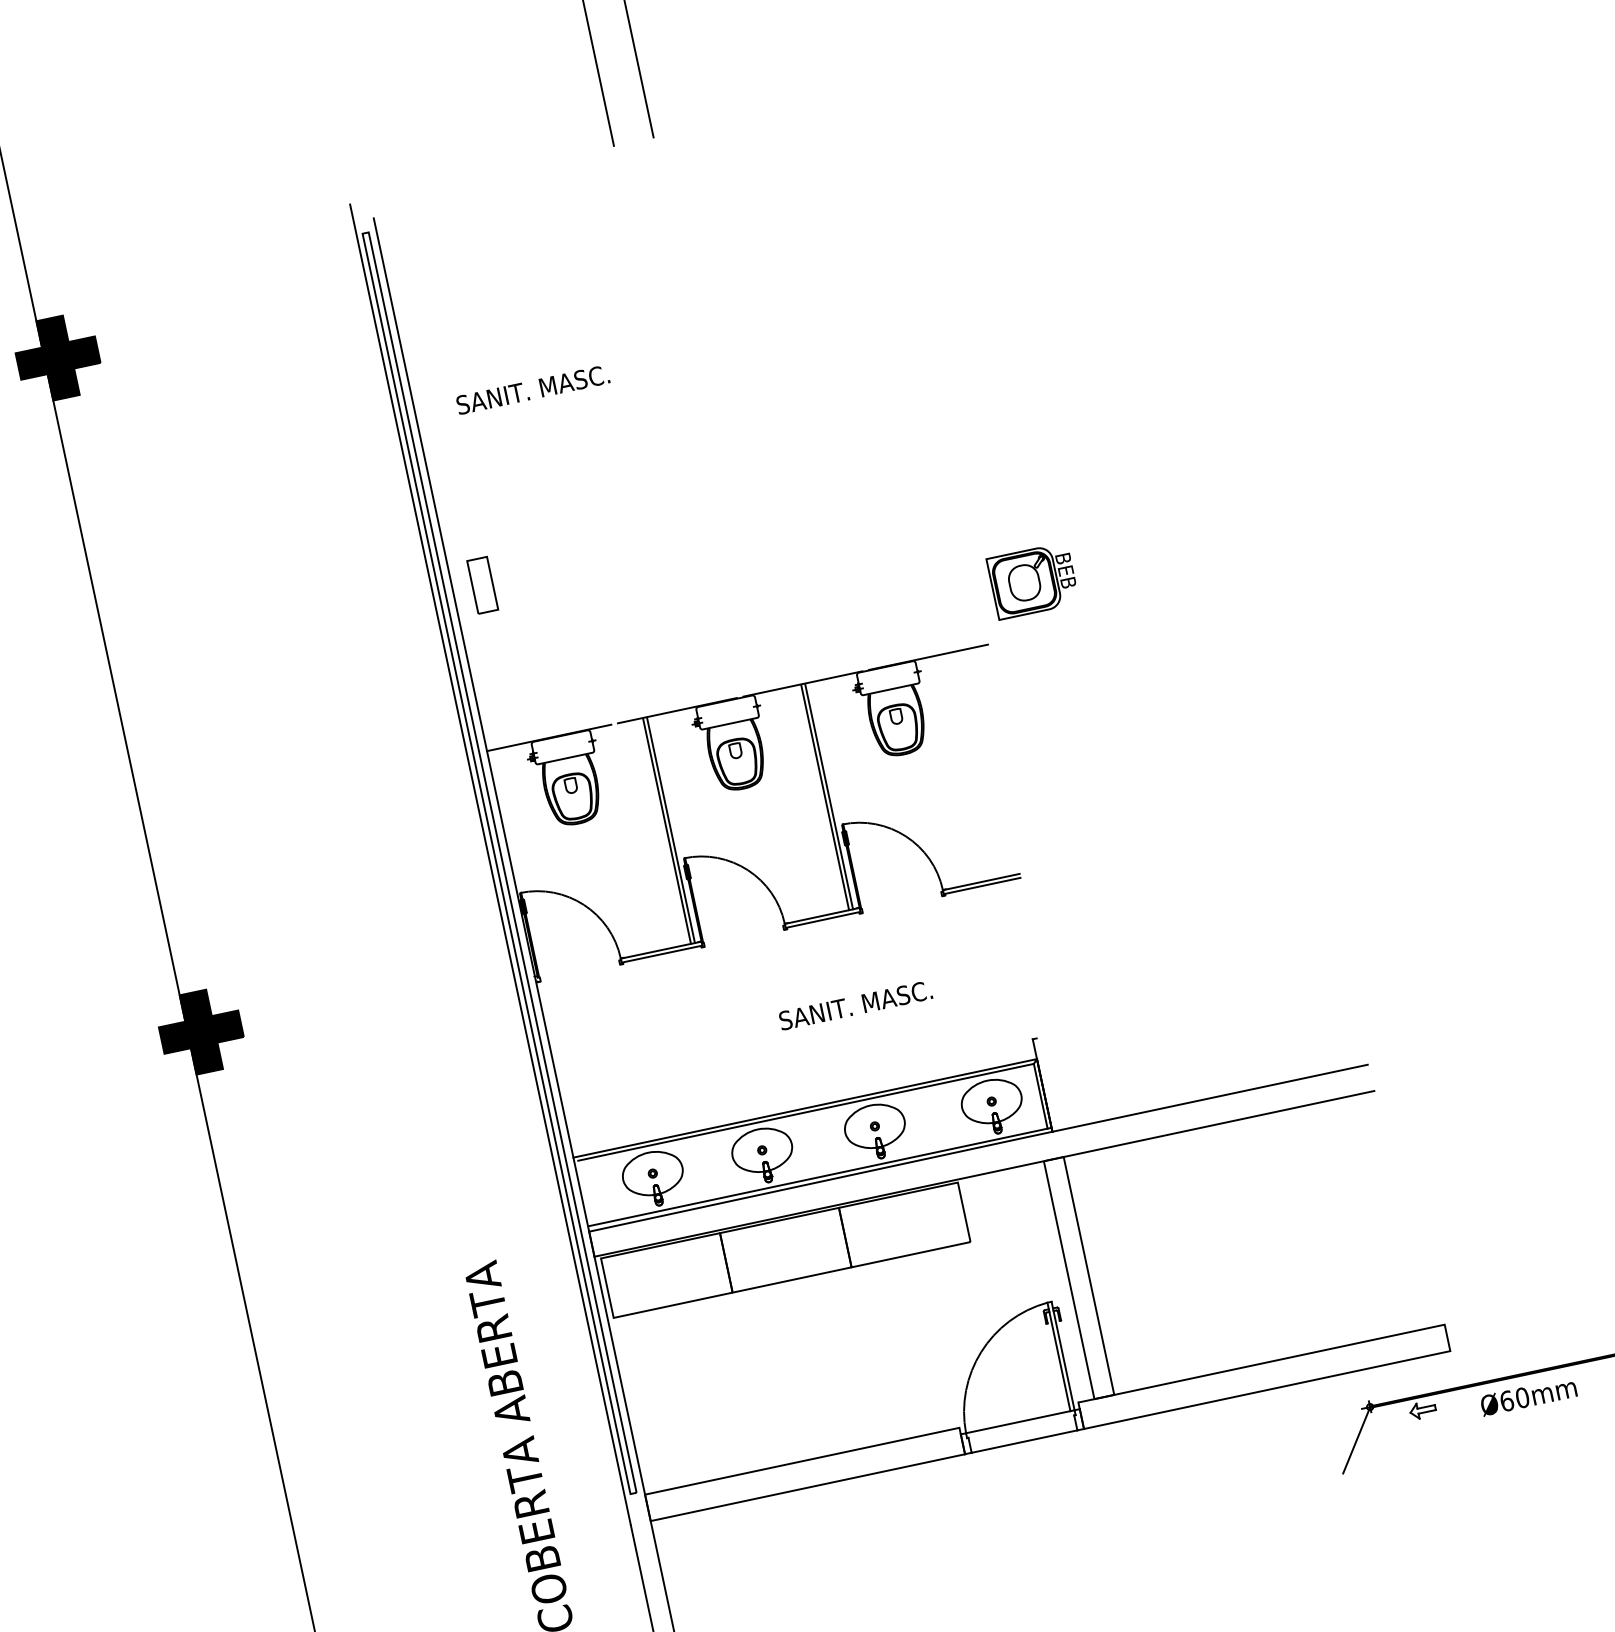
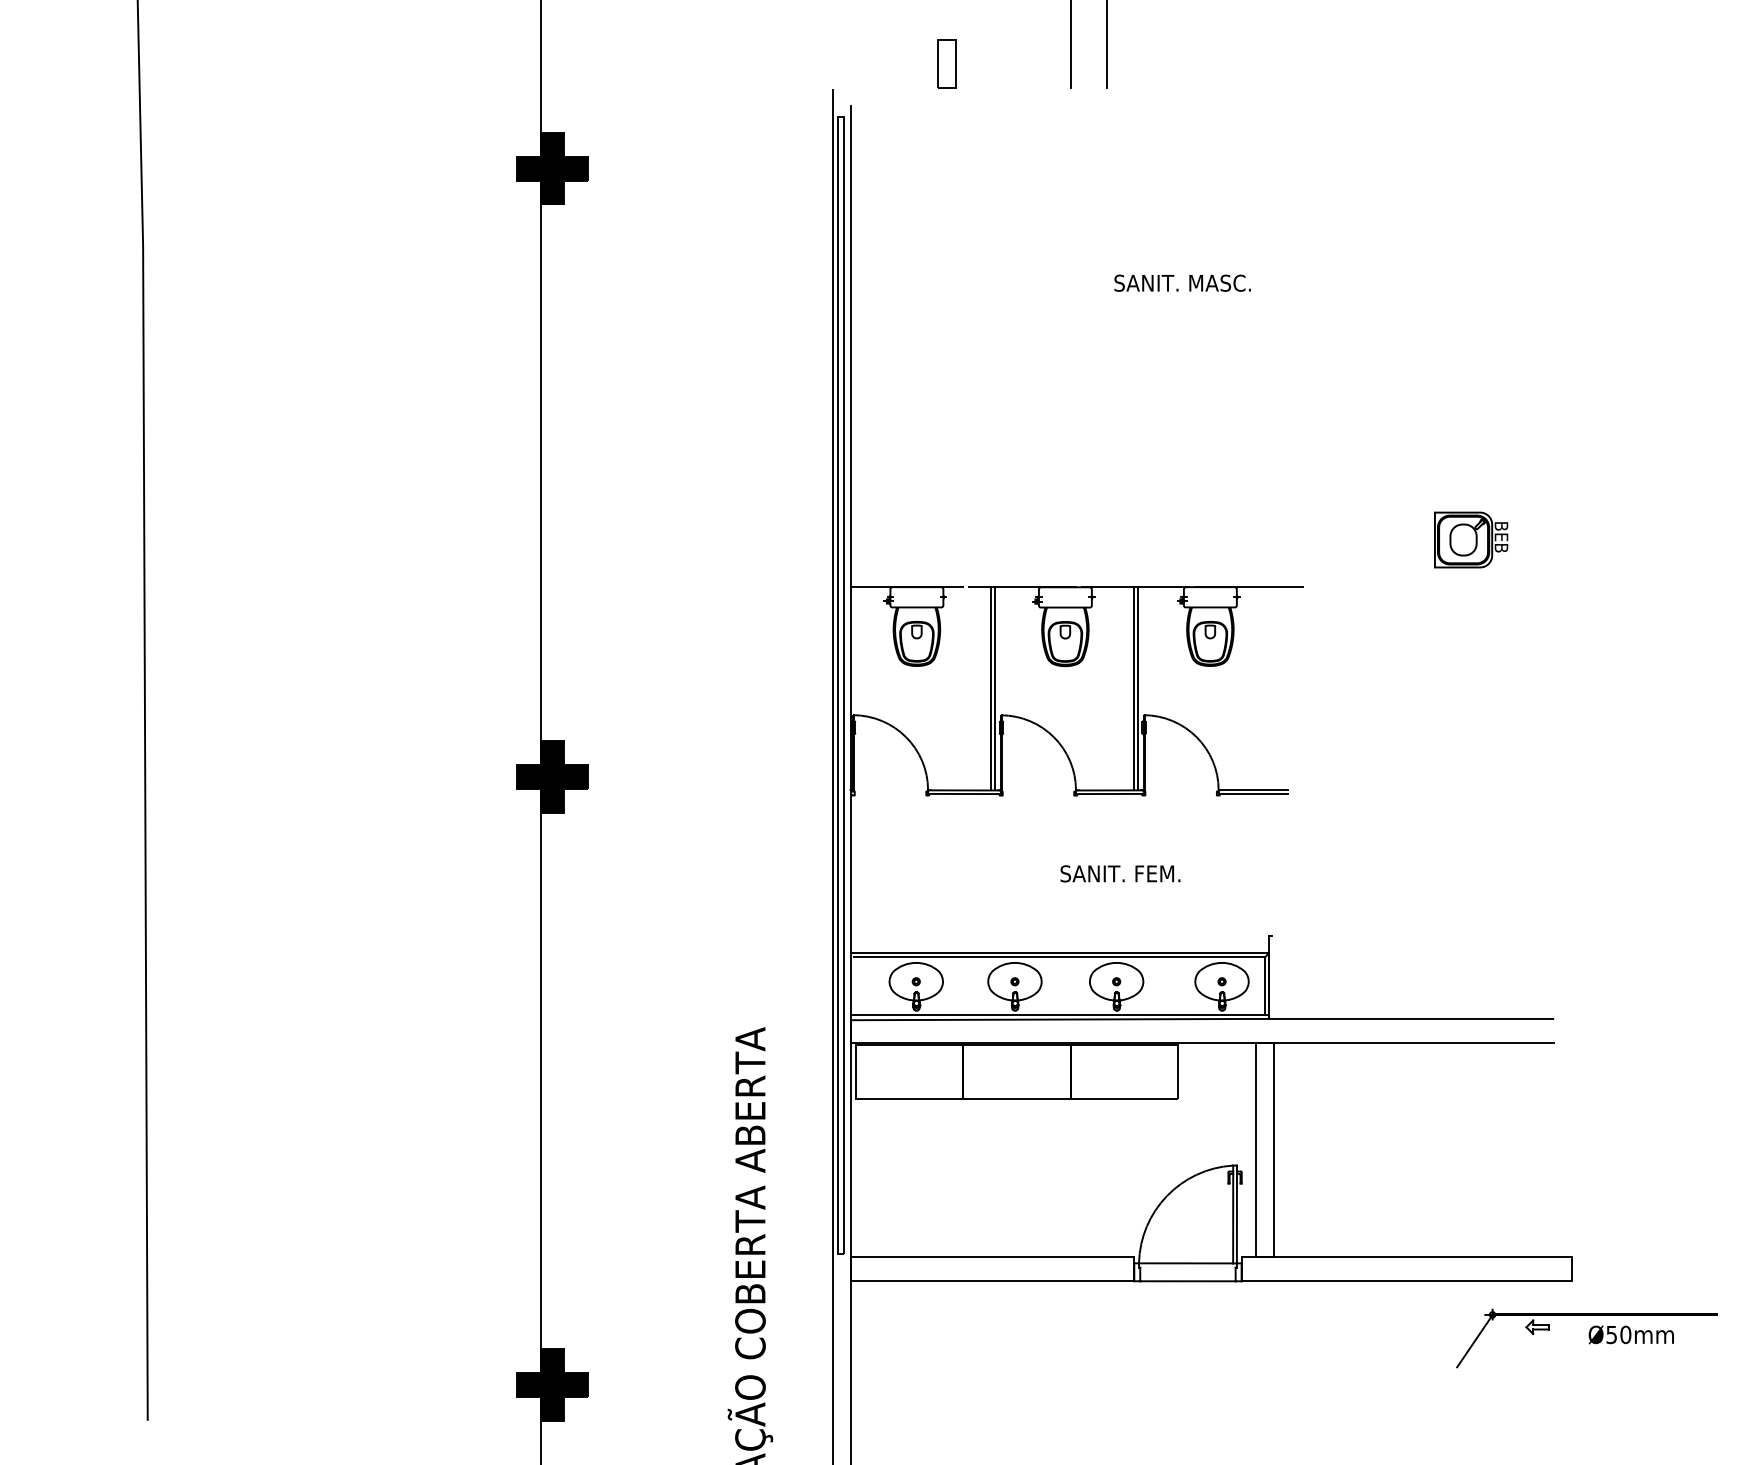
text: (532, 389) -> (1182, 282), moved
part: (1033, 580) -> (1471, 539), moved
part: (481, 585) -> (946, 63), moved
text: (855, 1005) -> (1122, 873), SANIT. MASC. -> SANIT. FEM.
text: (1506, 1400) -> (1611, 1334), Ø60mm -> Ø50mm

